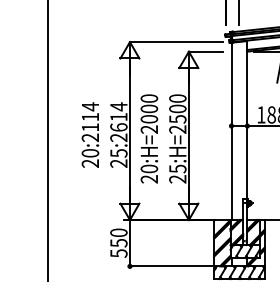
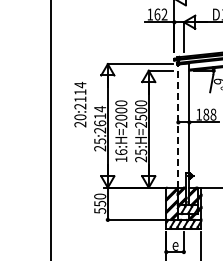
line: (231, 131) -> (178, 126), solid -> dashed
text: (90, 134) -> (80, 104), moved
text: (149, 173) -> (121, 155), 20:H=2000 -> 16:H=2000

